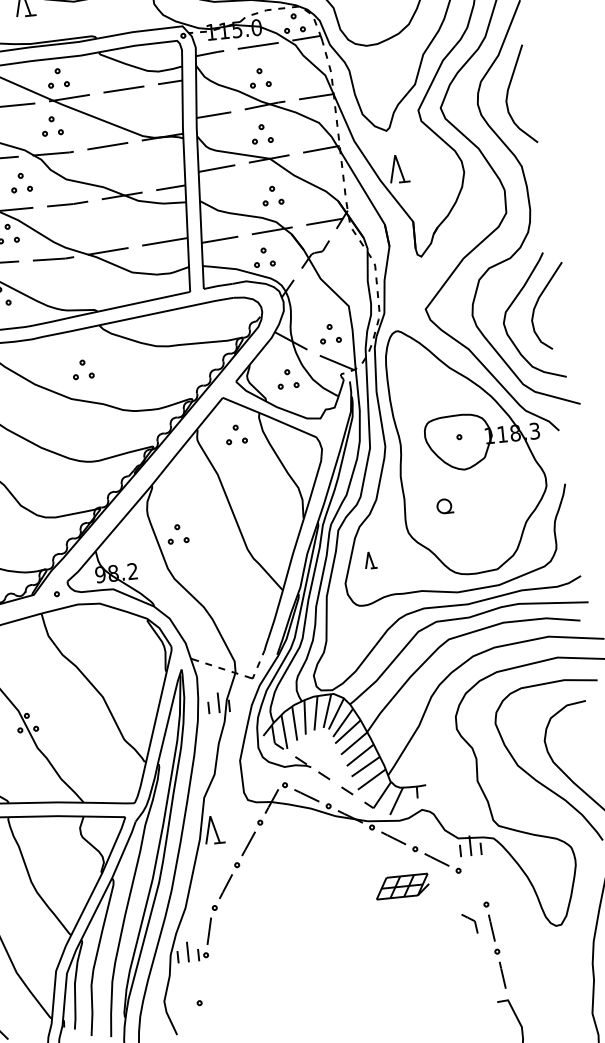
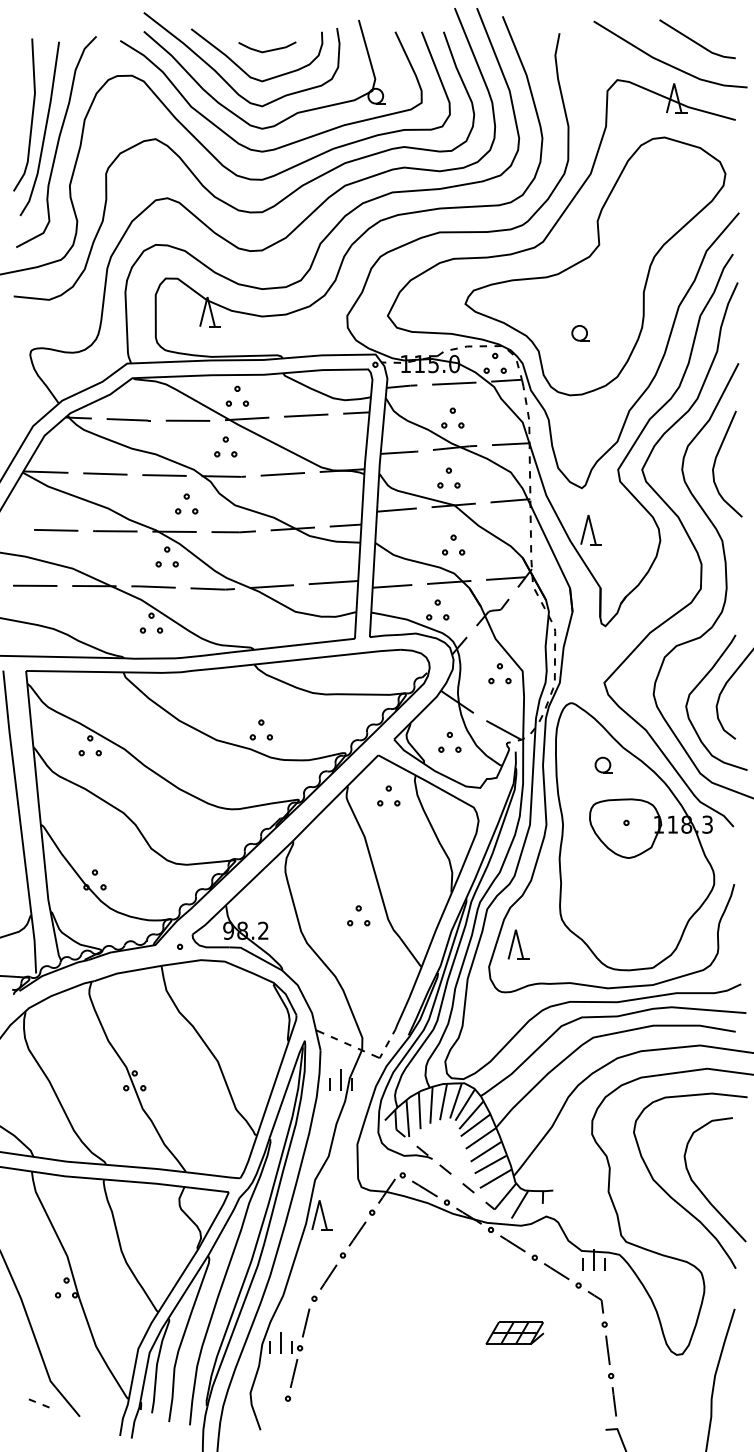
part: (329, 333) -> (499, 673), moved
part: (82, 369) -> (260, 729), moved
part: (444, 505) -> (603, 764), moved
part: (177, 533) -> (358, 915), moved
part: (370, 560) -> (518, 944), size x1.67
part: (401, 885) -> (514, 1332), moved
part: (469, 924) -> (595, 1302), moved
line: (202, 979) -> (293, 1373), added

